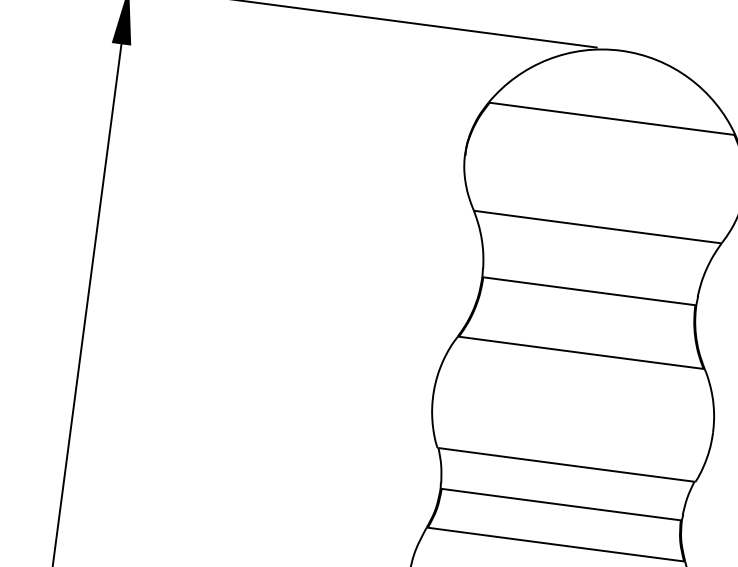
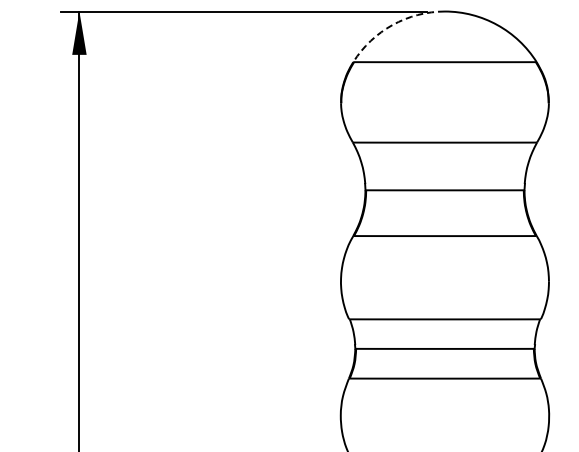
arc: (547, 60) -> (392, 25), solid -> dashed

